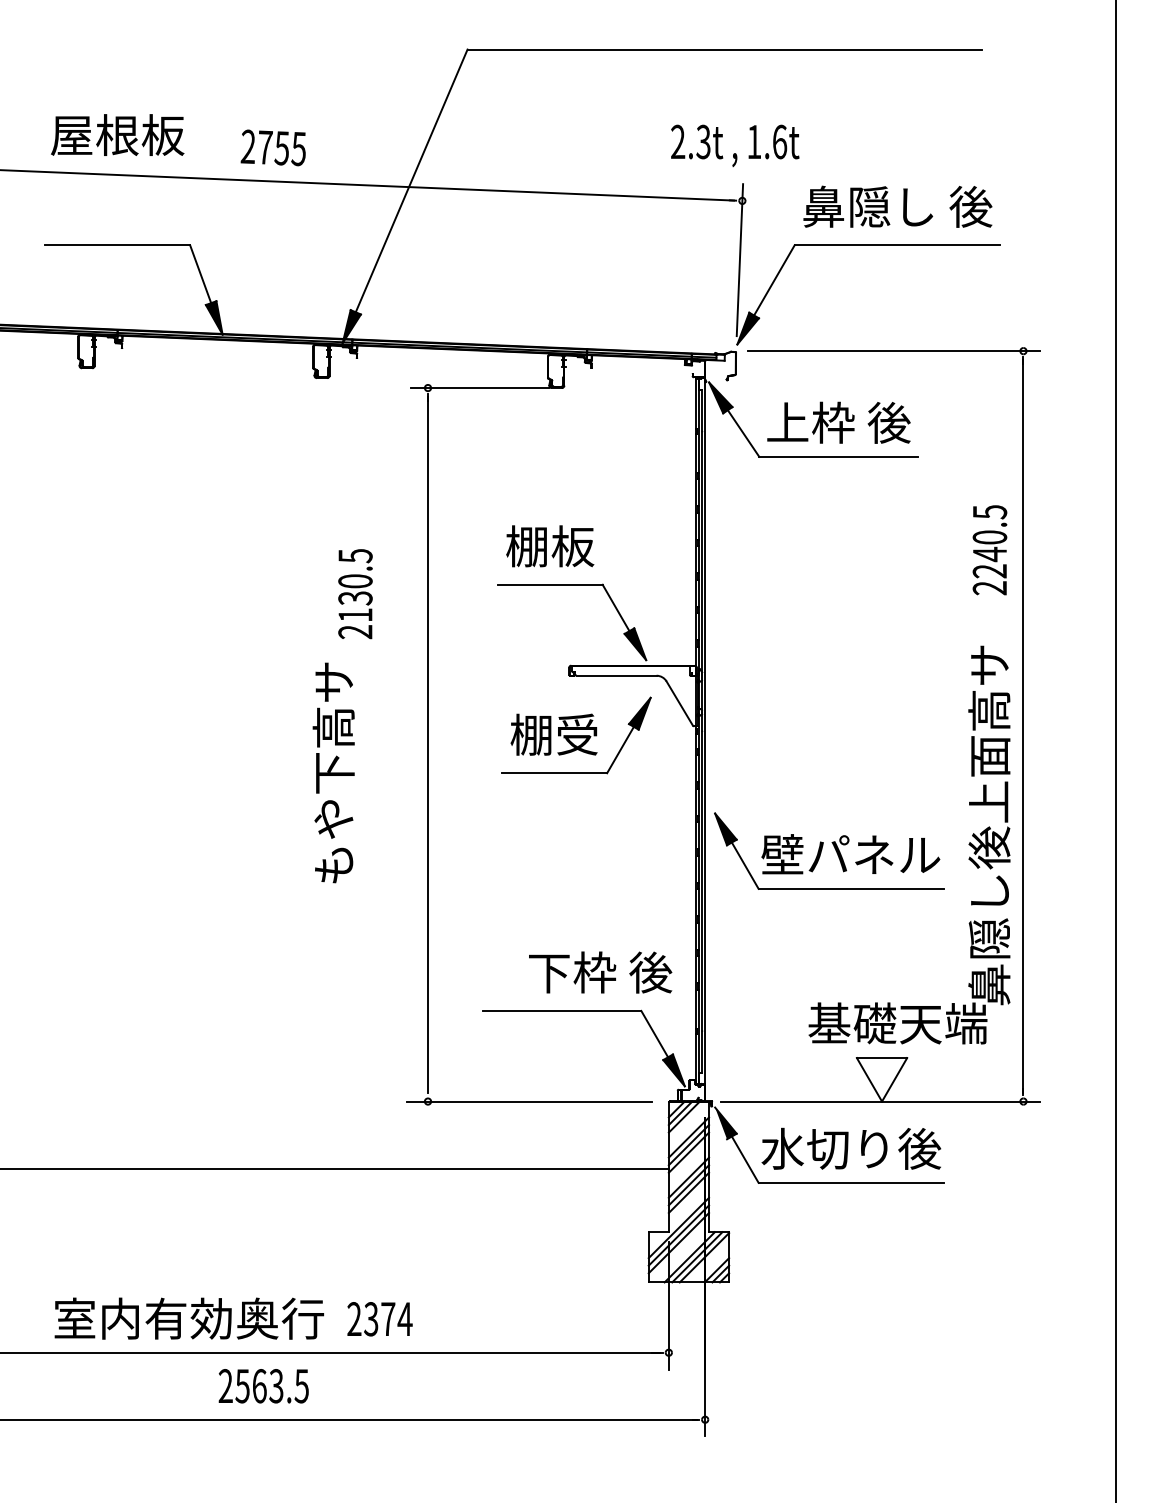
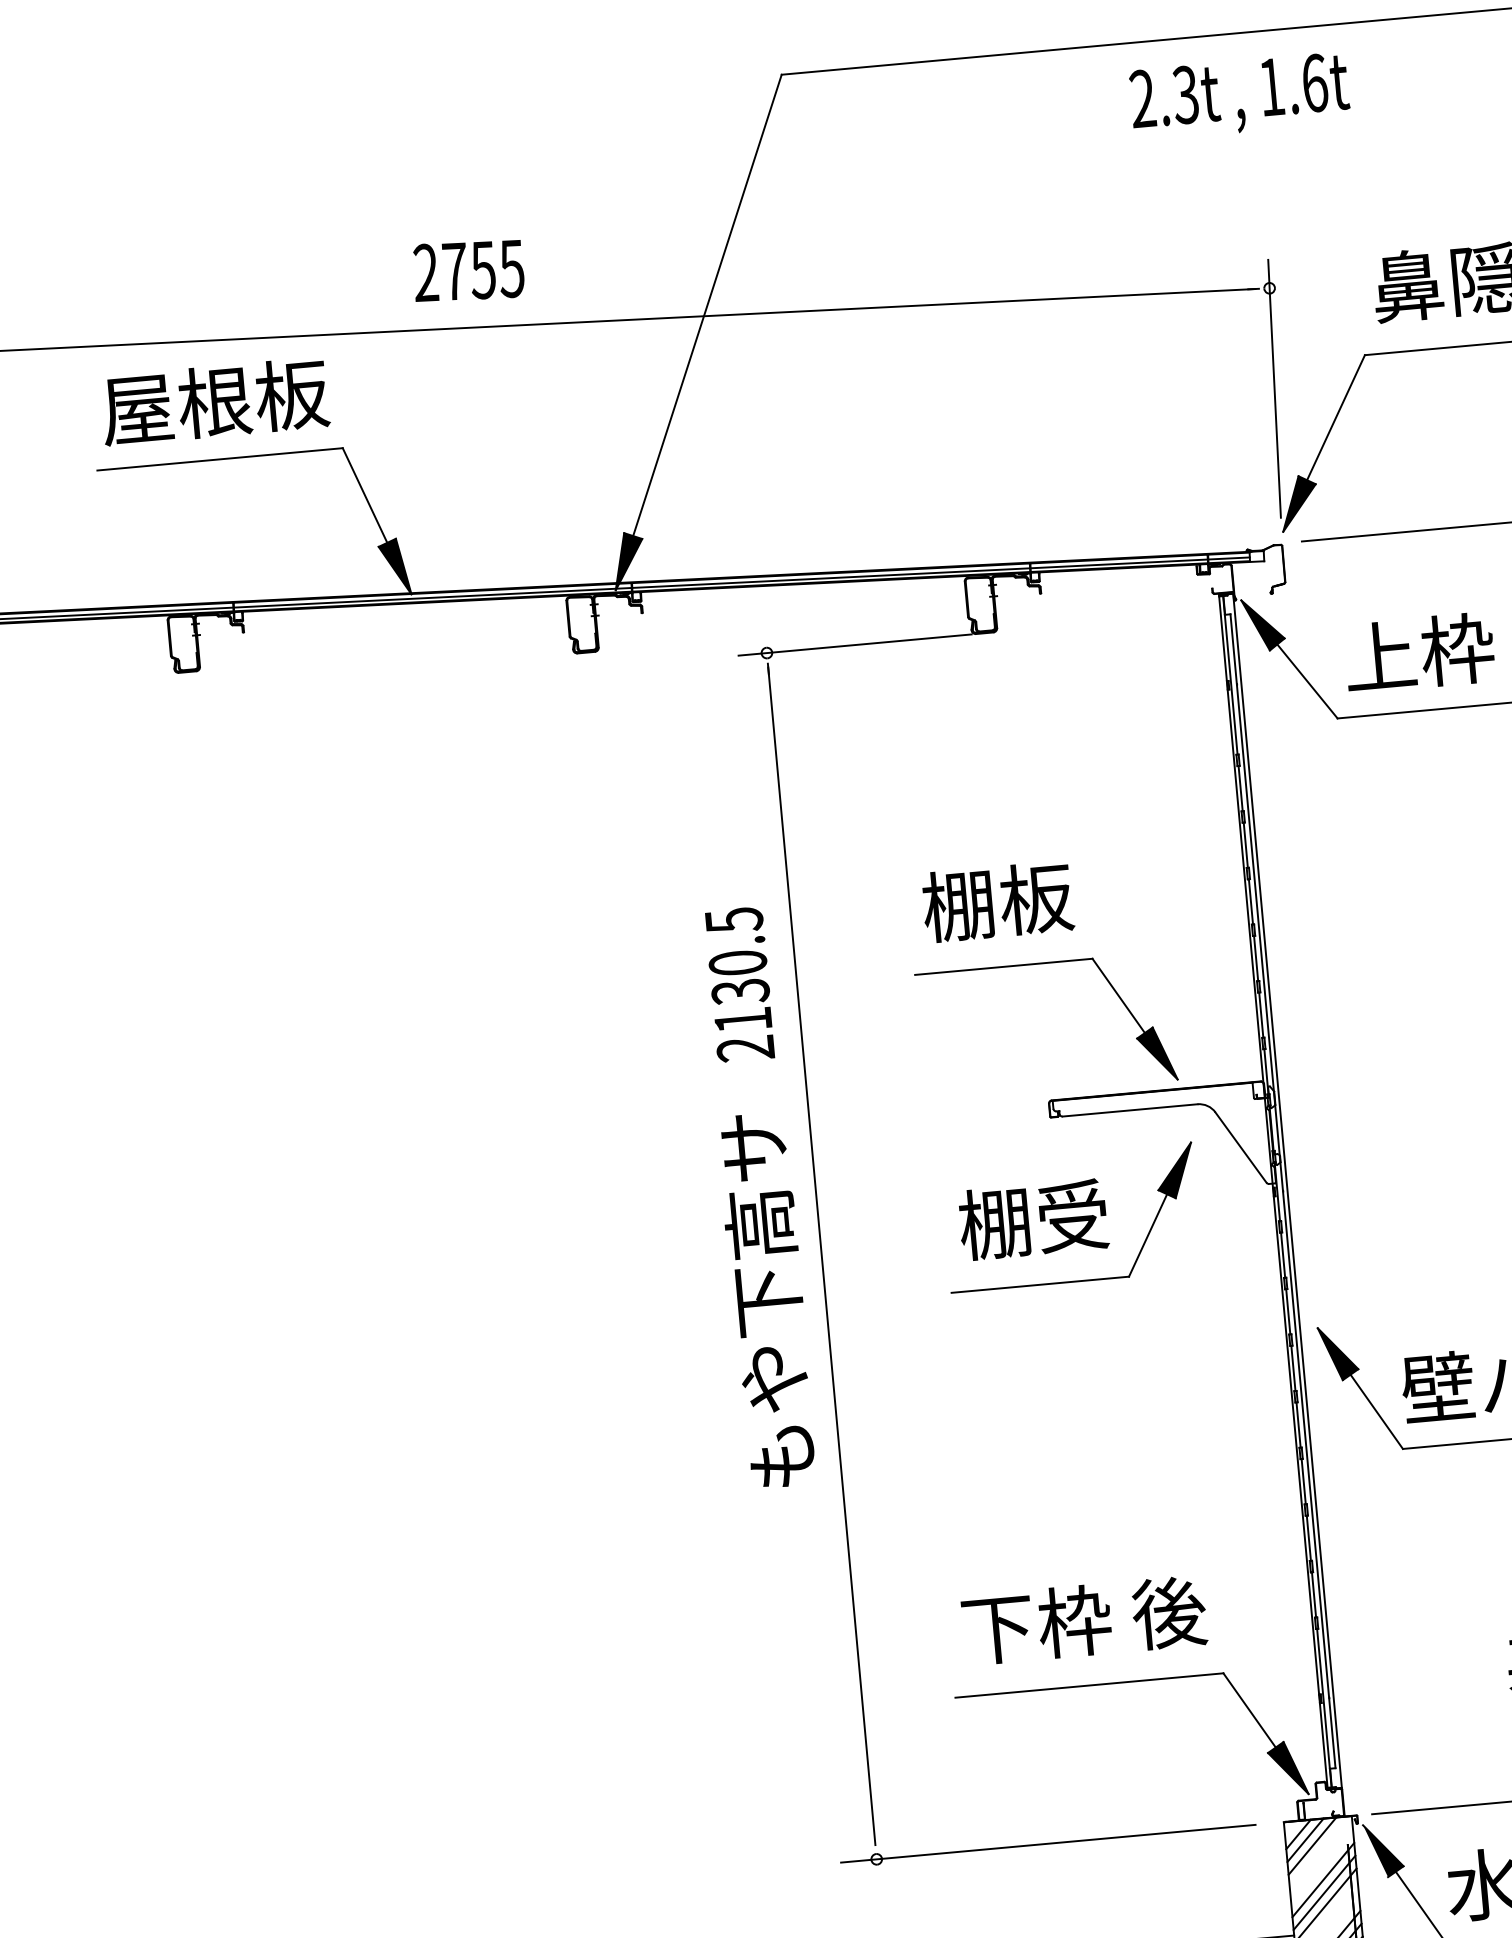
text: (117, 134) -> (214, 400), moved
text: (735, 145) -> (1240, 95), moved
text: (355, 594) -> (740, 985), moved
text: (333, 772) -> (766, 1299), moved
text: (600, 972) -> (1084, 1620), moved

